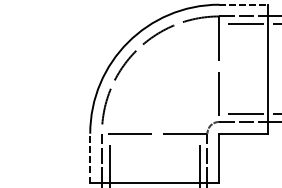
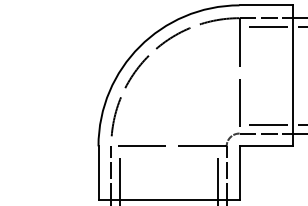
line: (243, 4) -> (266, 5), dashed -> solid
line: (90, 158) -> (98, 173), dashed -> solid

